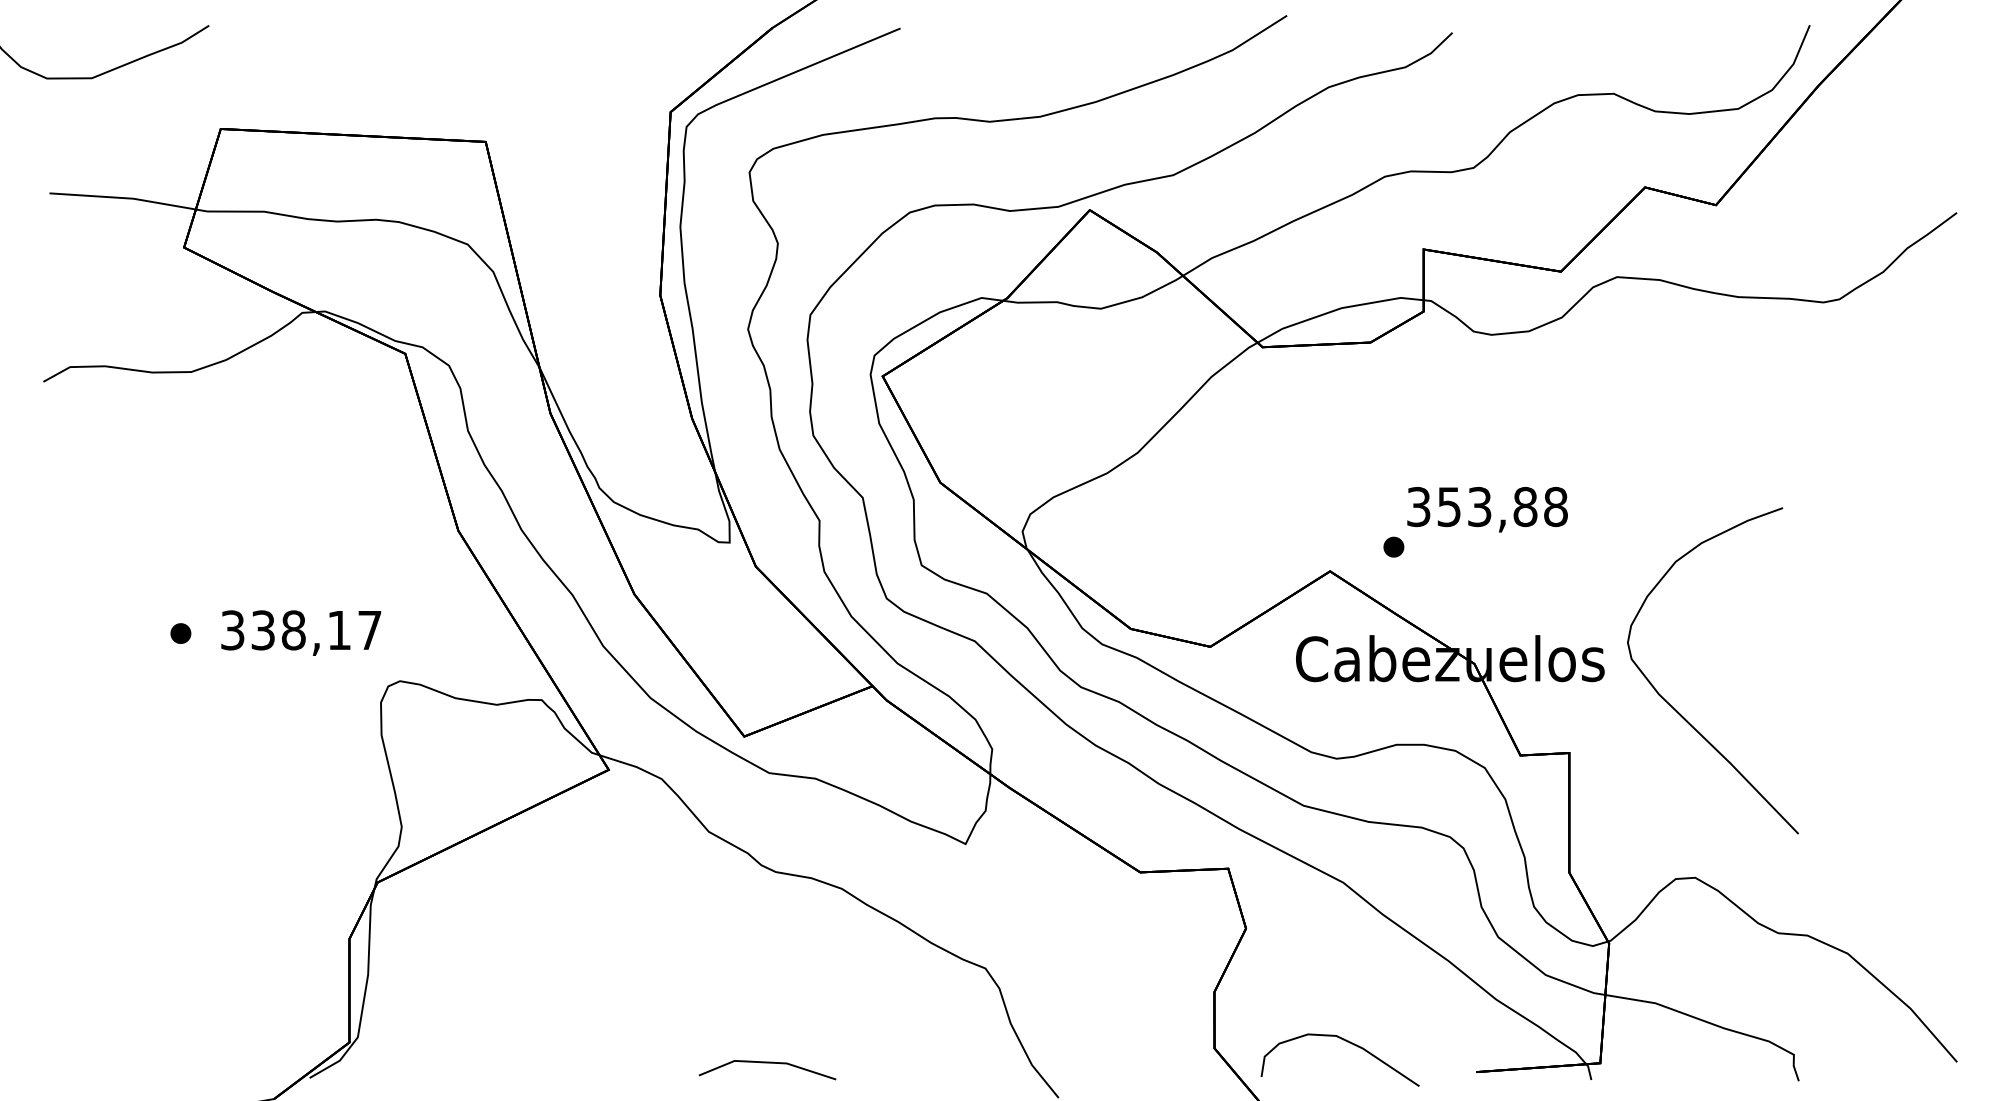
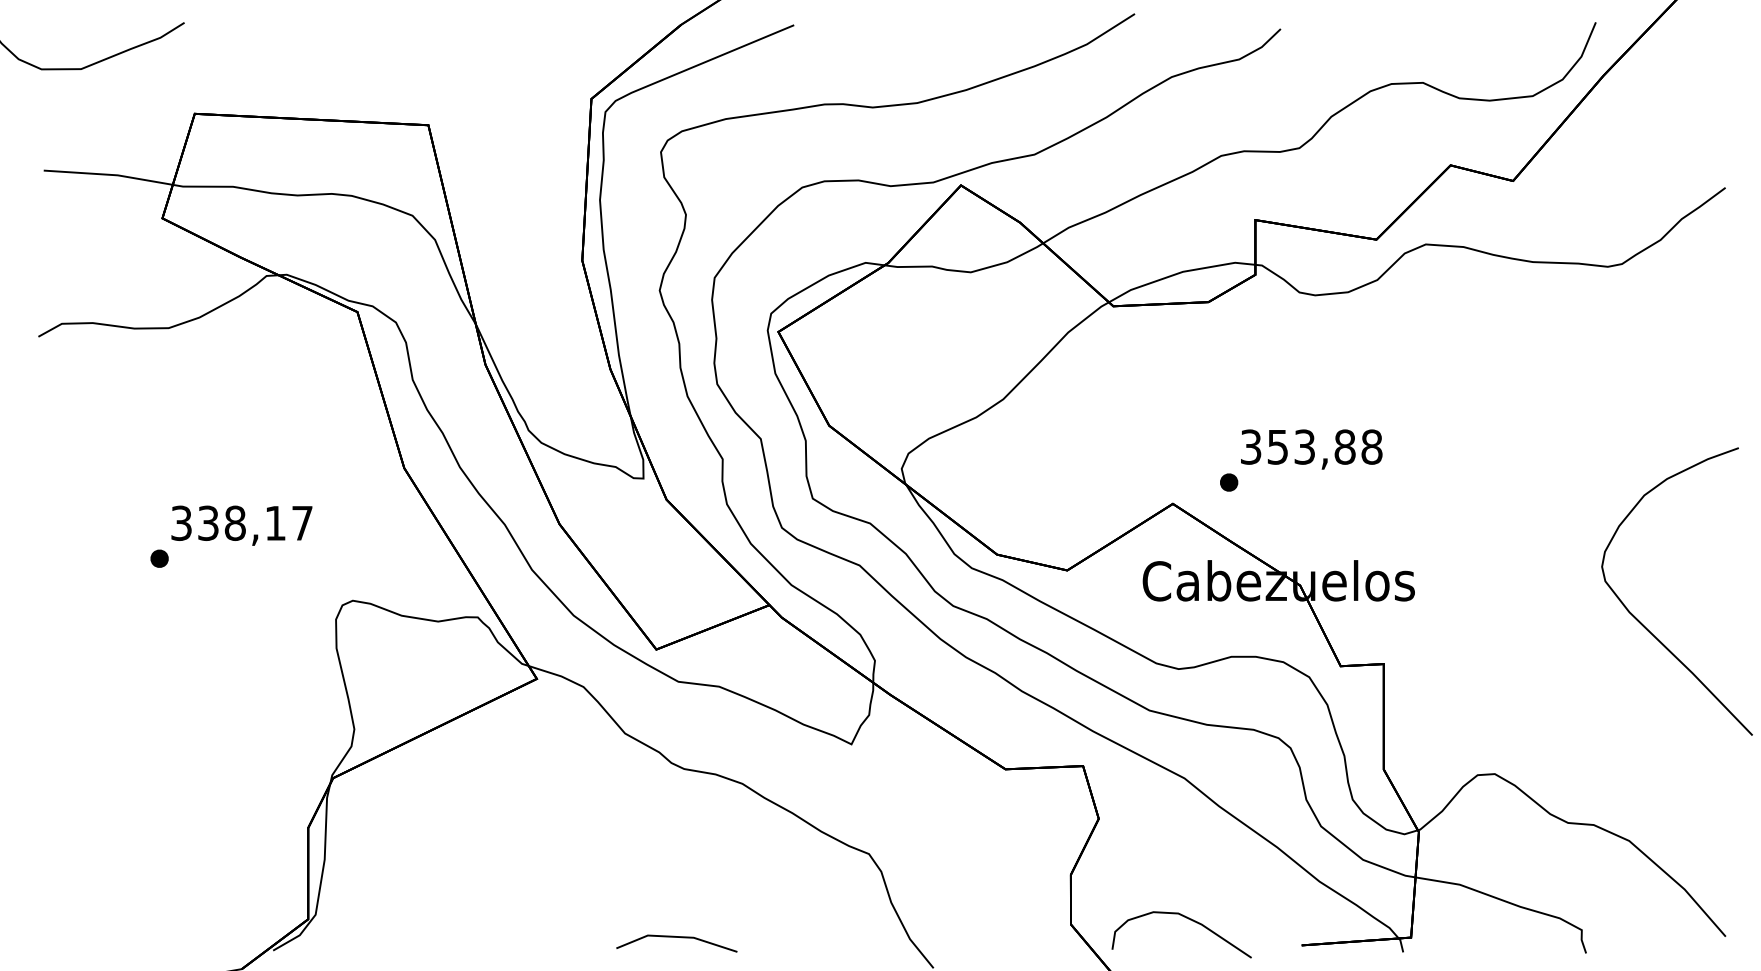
text: (301, 632) -> (242, 525), moved
part: (1674, 707) -> (1643, 623), moved

